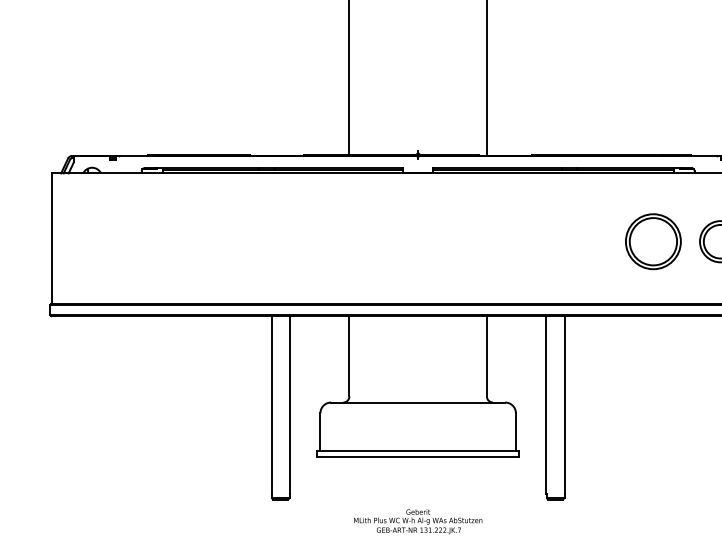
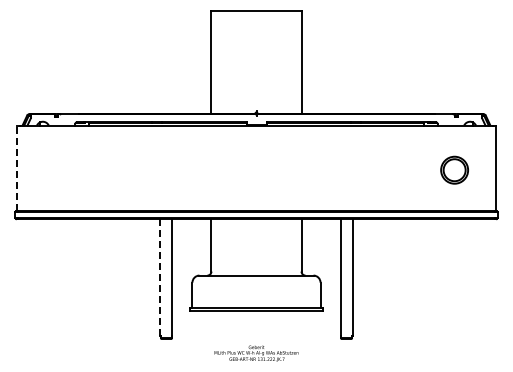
line: (51, 239) -> (16, 168), solid -> dashed
part: (653, 242) -> (410, 170), removed
line: (271, 403) -> (160, 276), solid -> dashed

